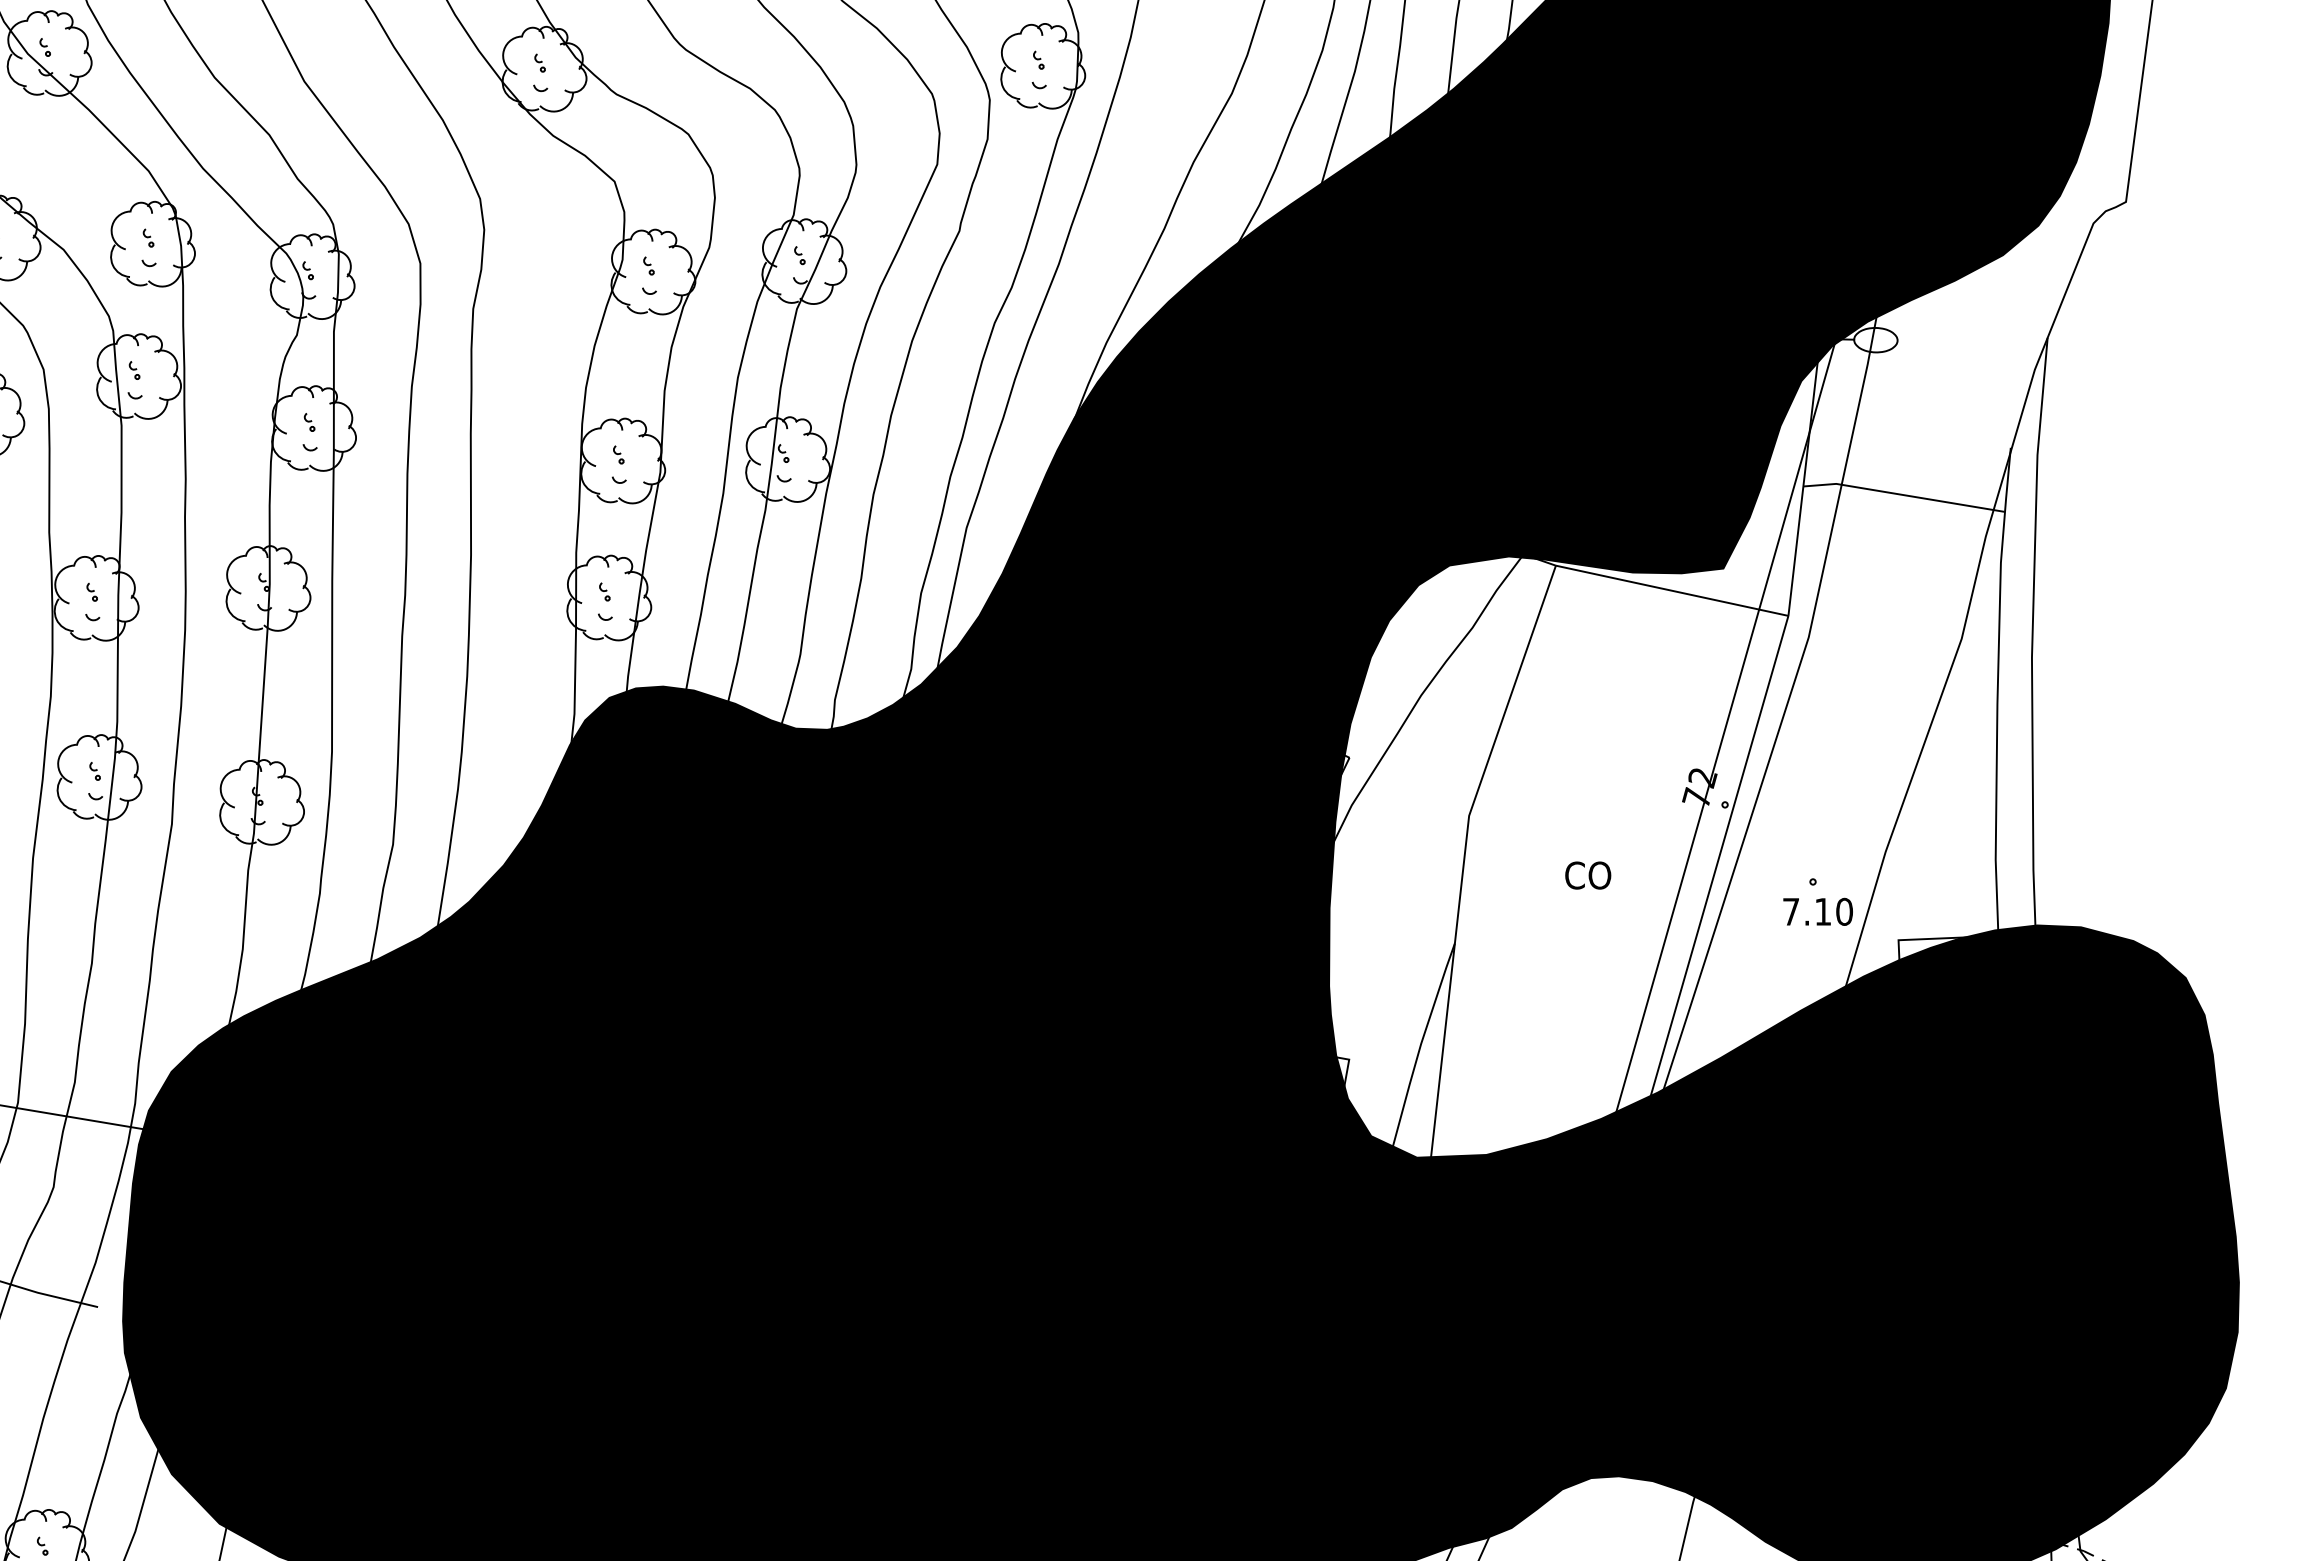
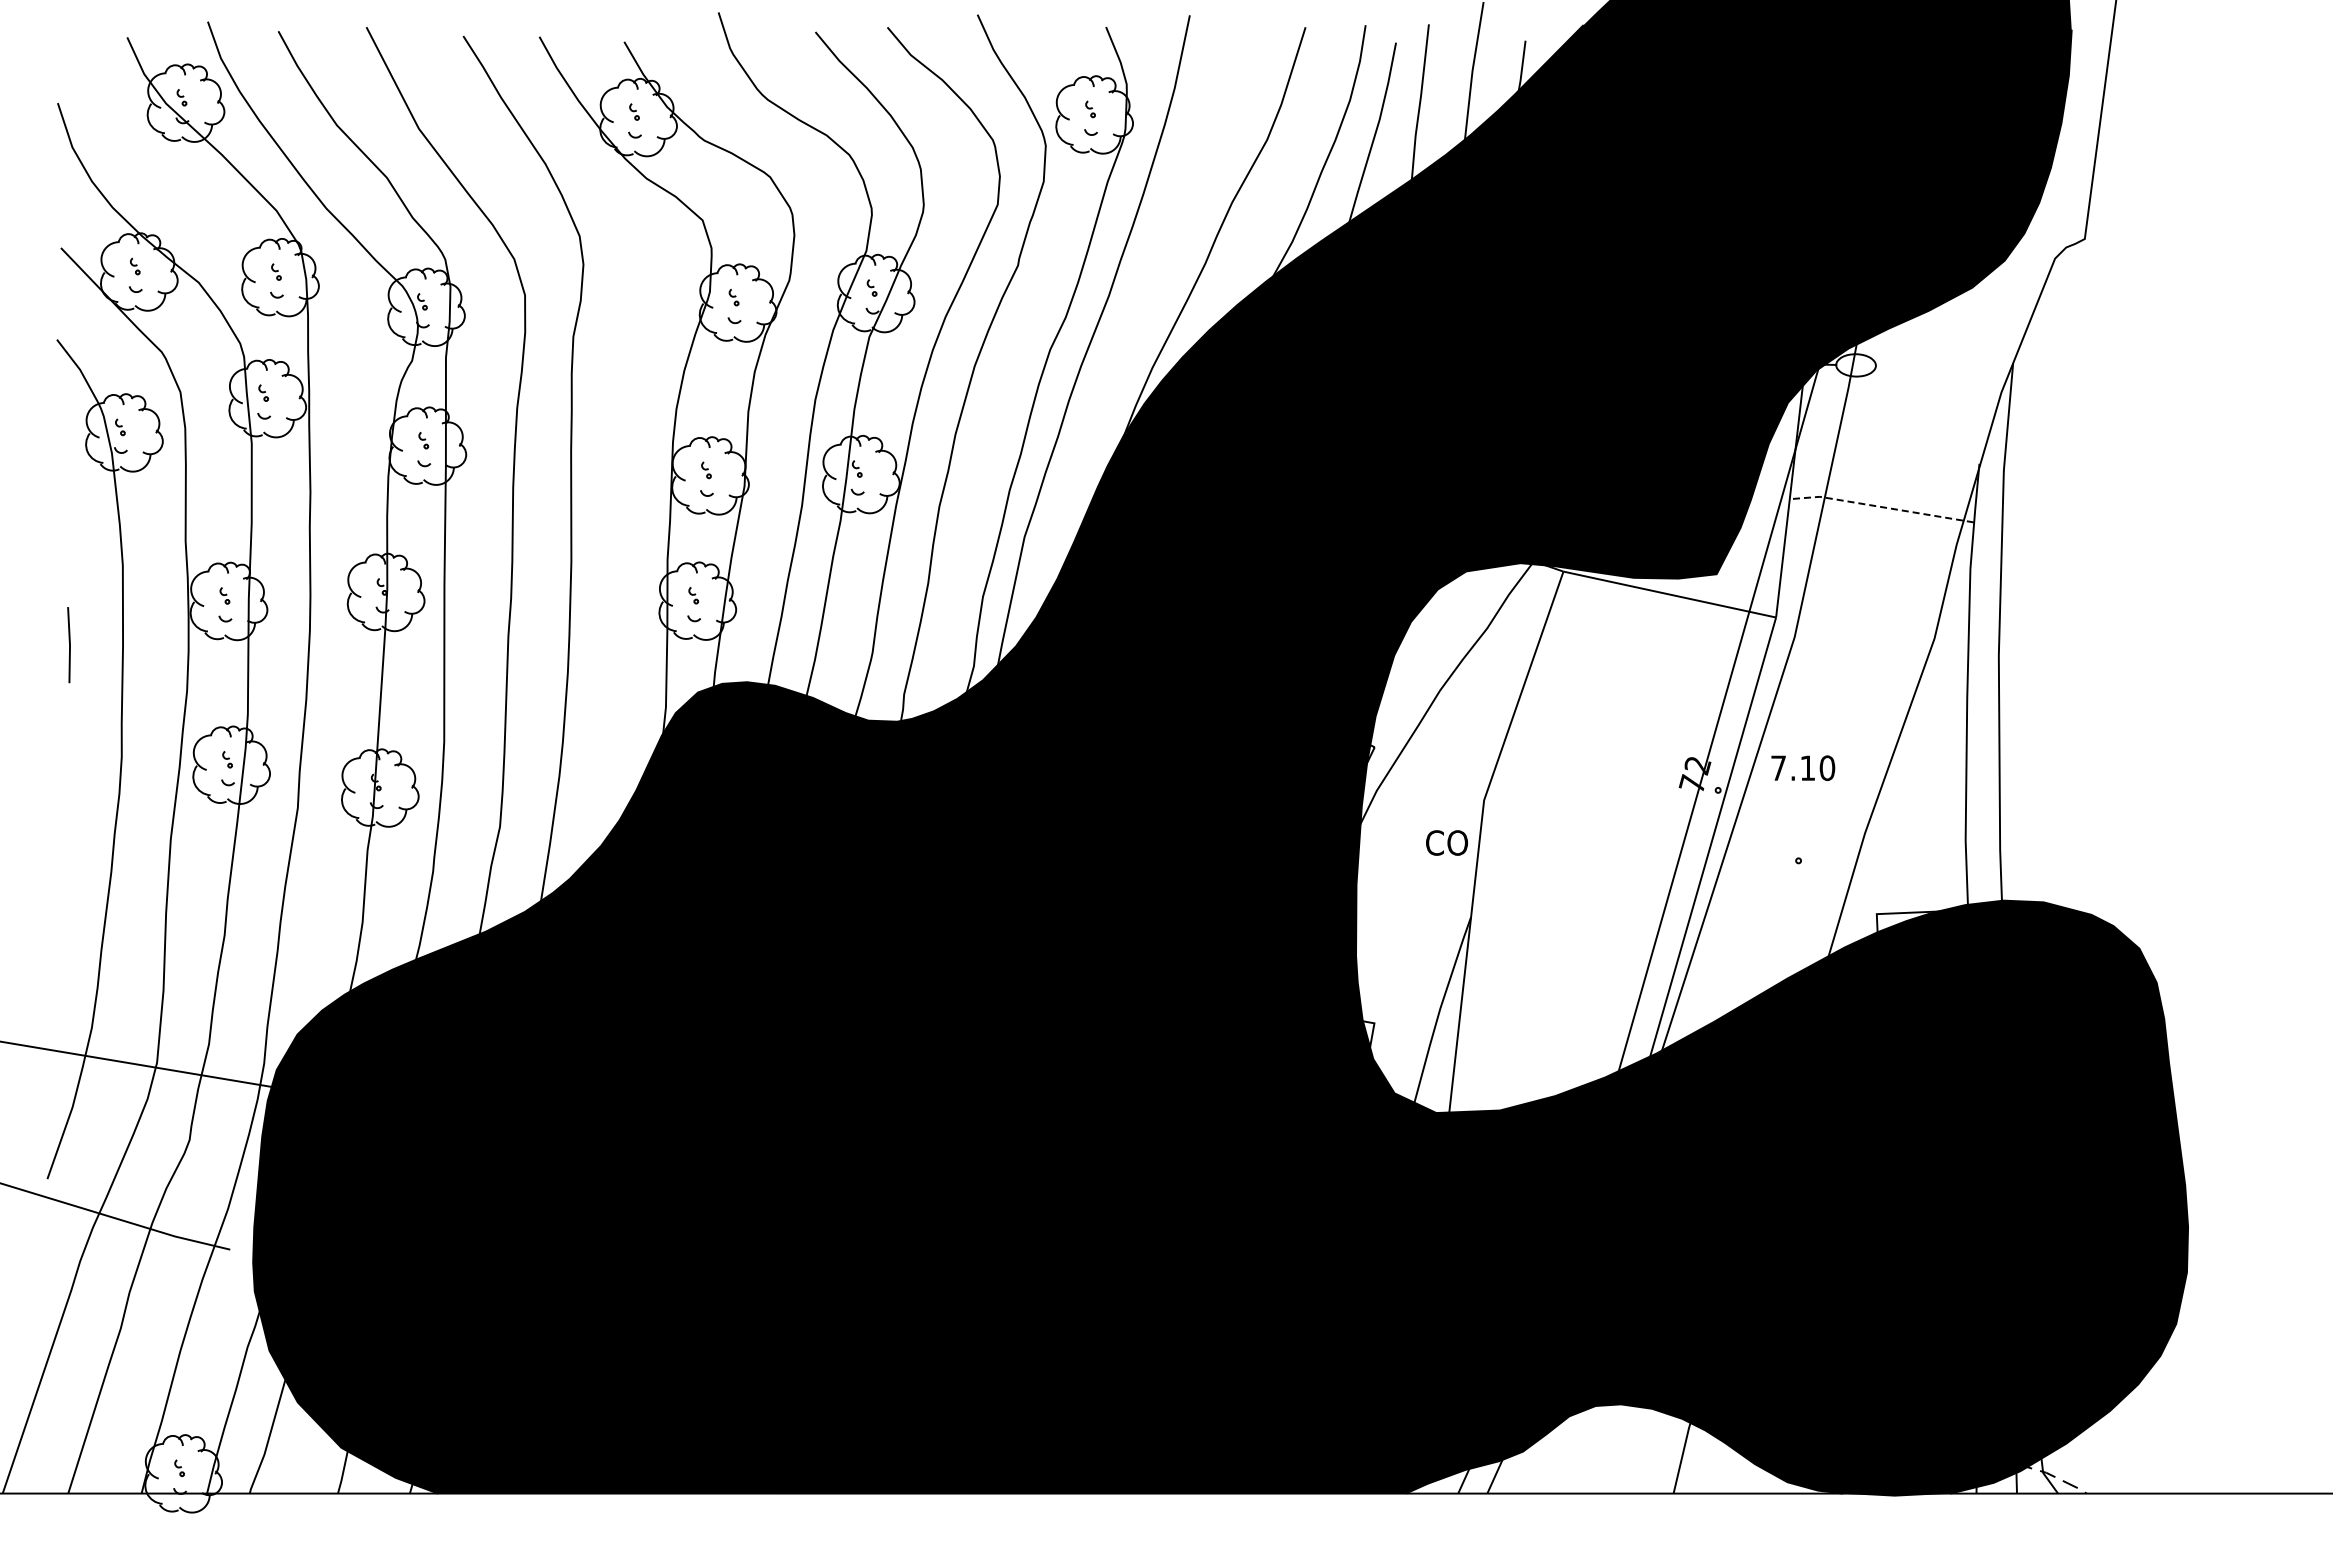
line: (1902, 494) -> (1880, 506), solid -> dashed
text: (1587, 875) -> (1446, 842), moved
text: (1818, 912) -> (1803, 768), moved

